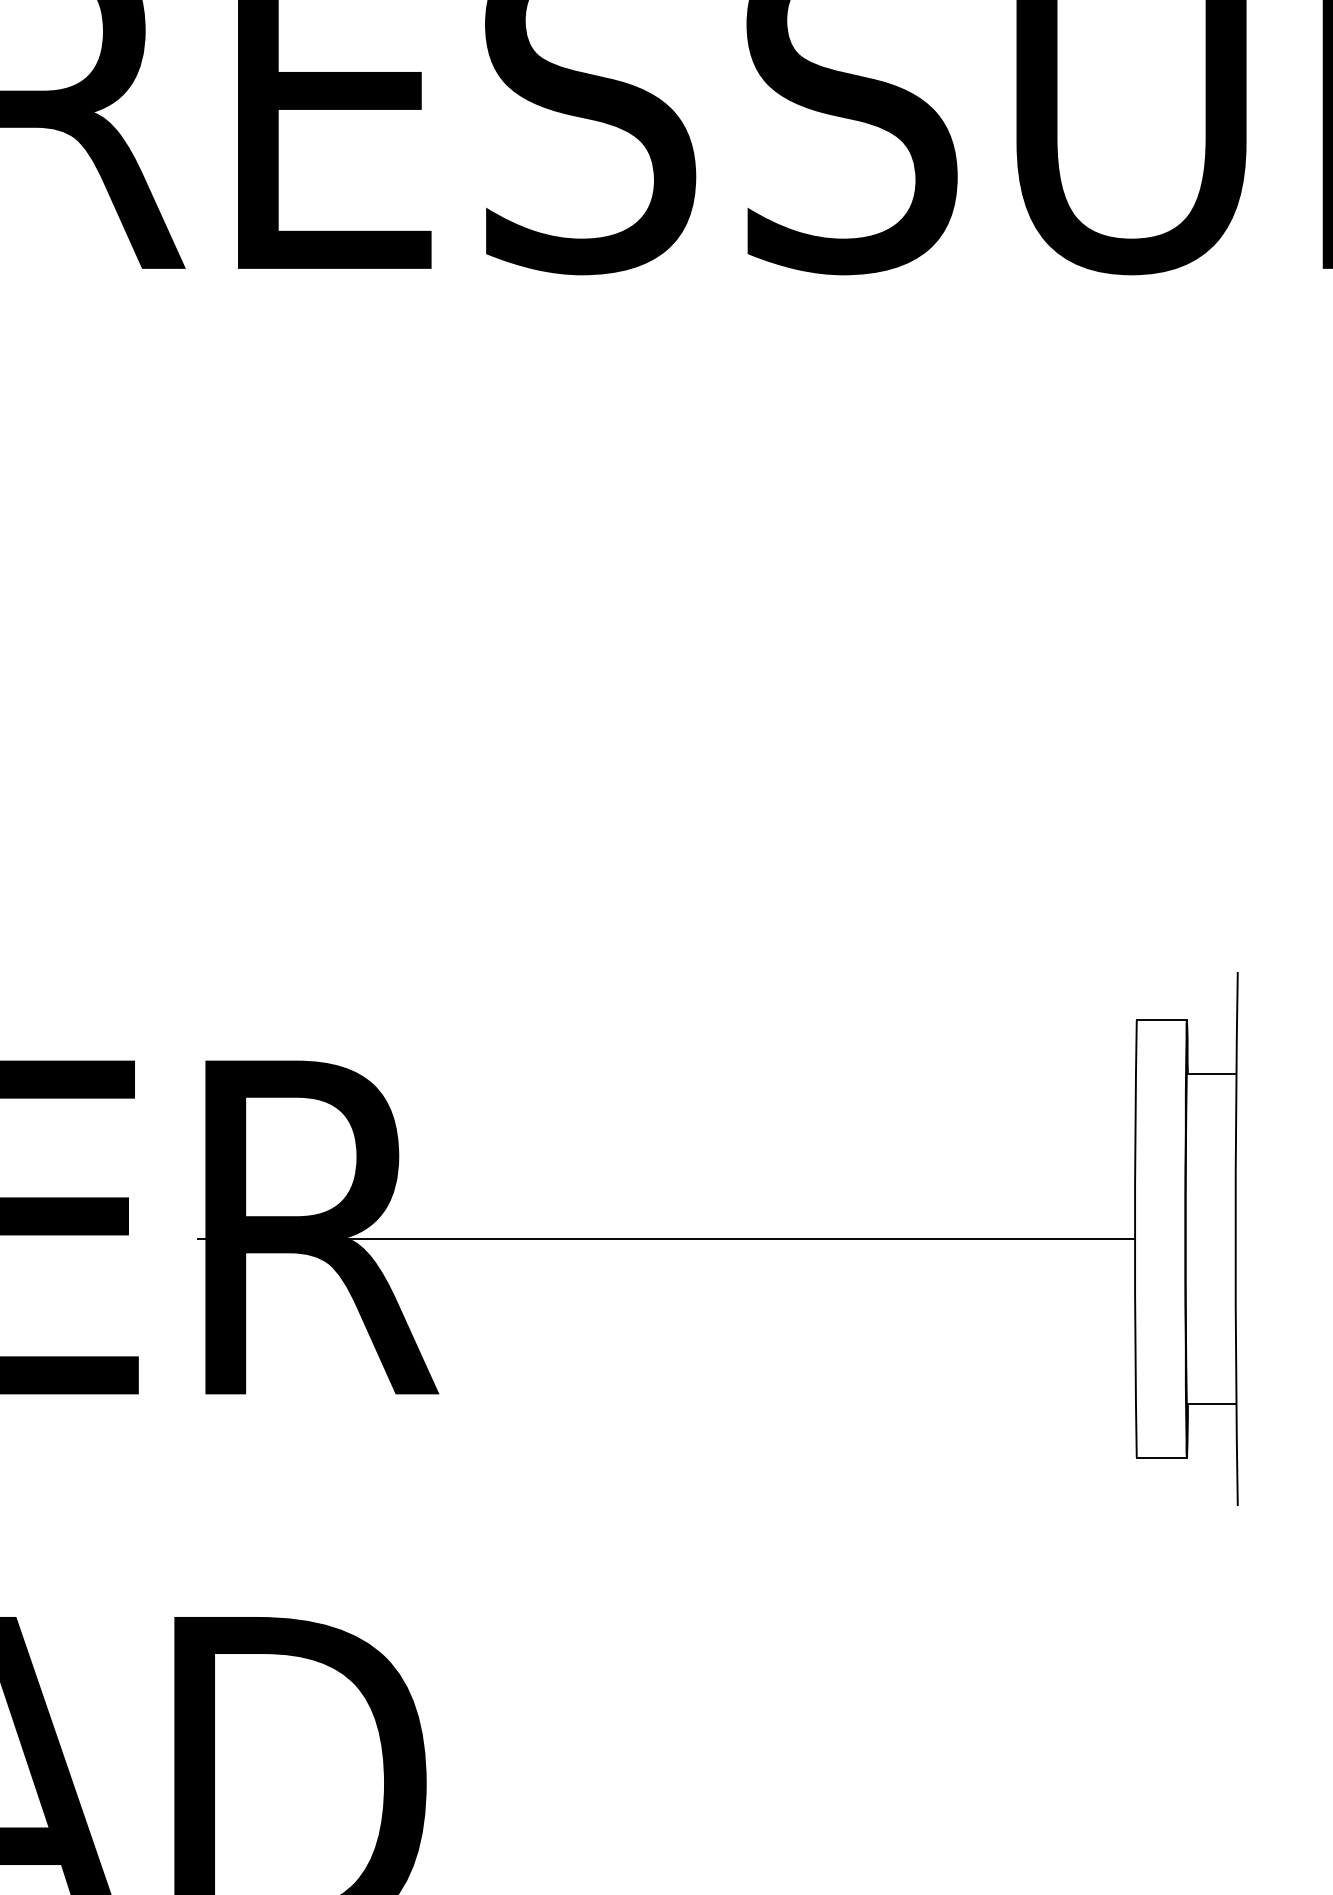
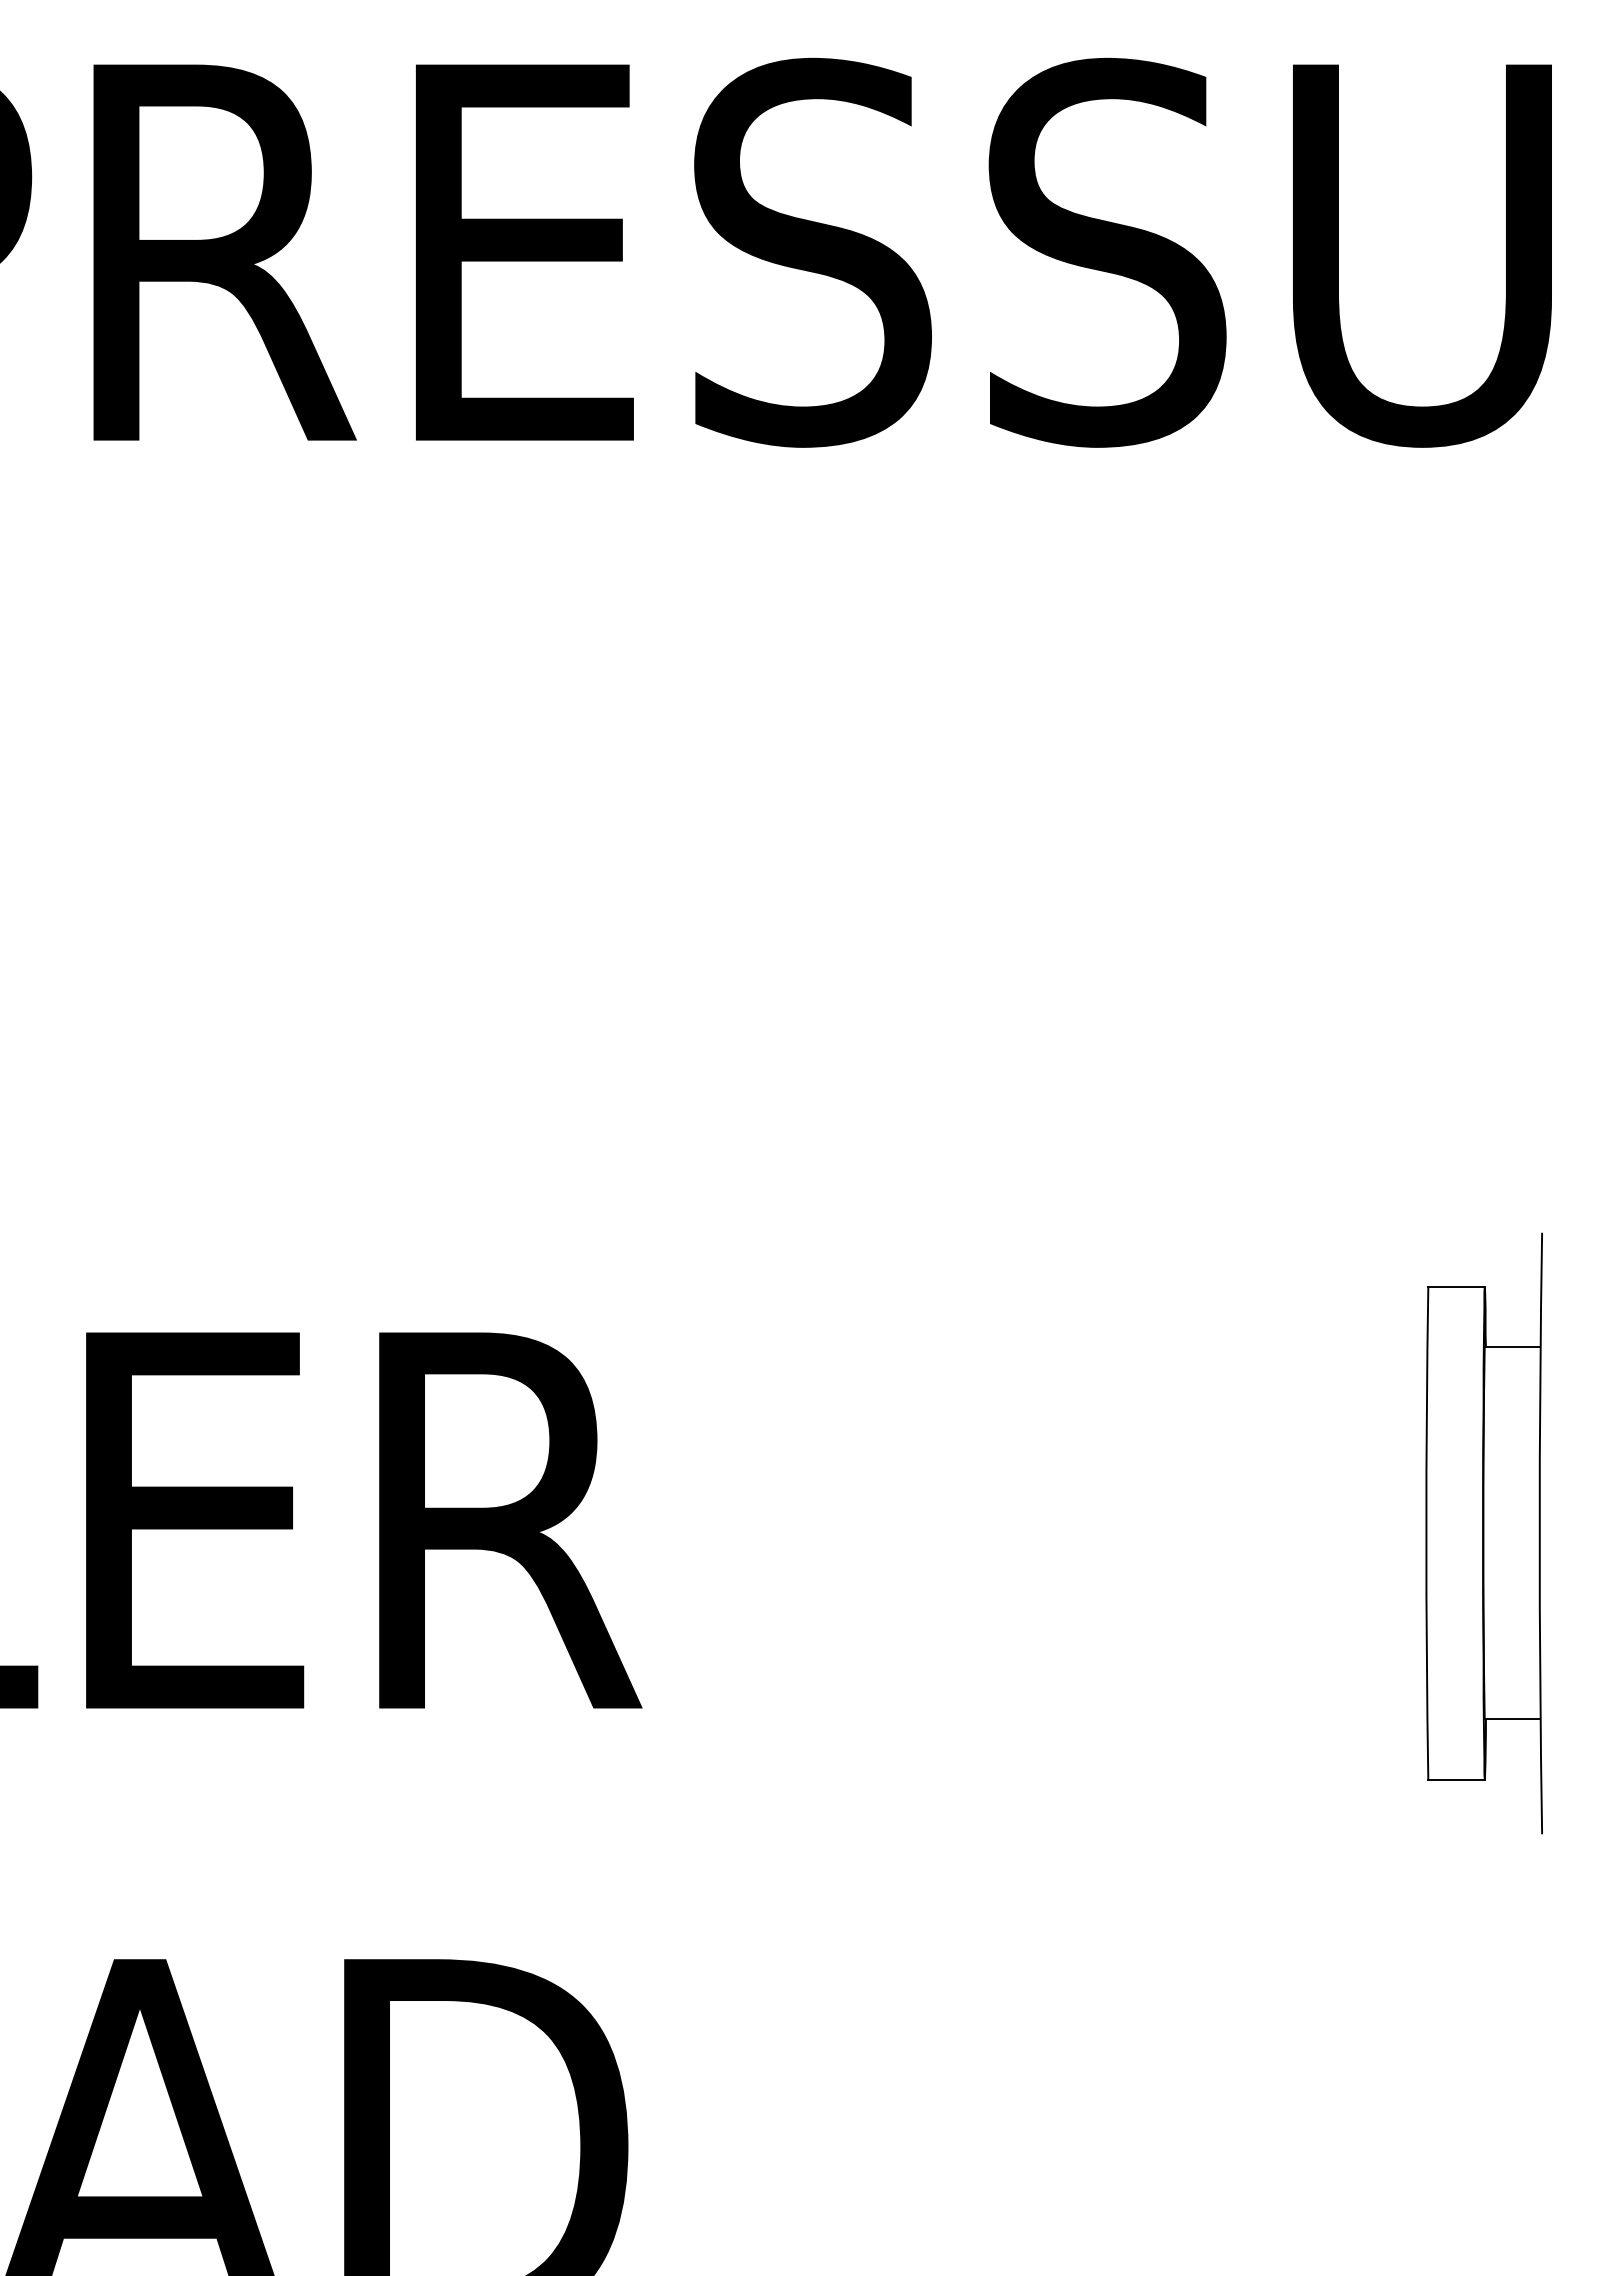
line: (666, 1239) -> (898, 1533), removed

